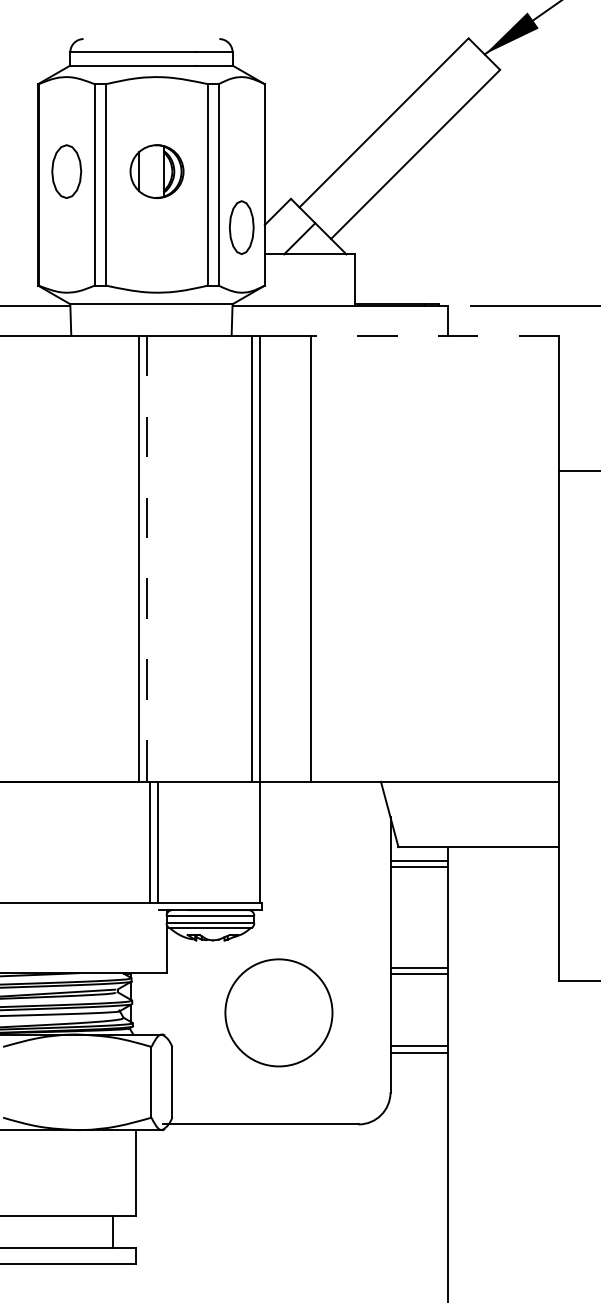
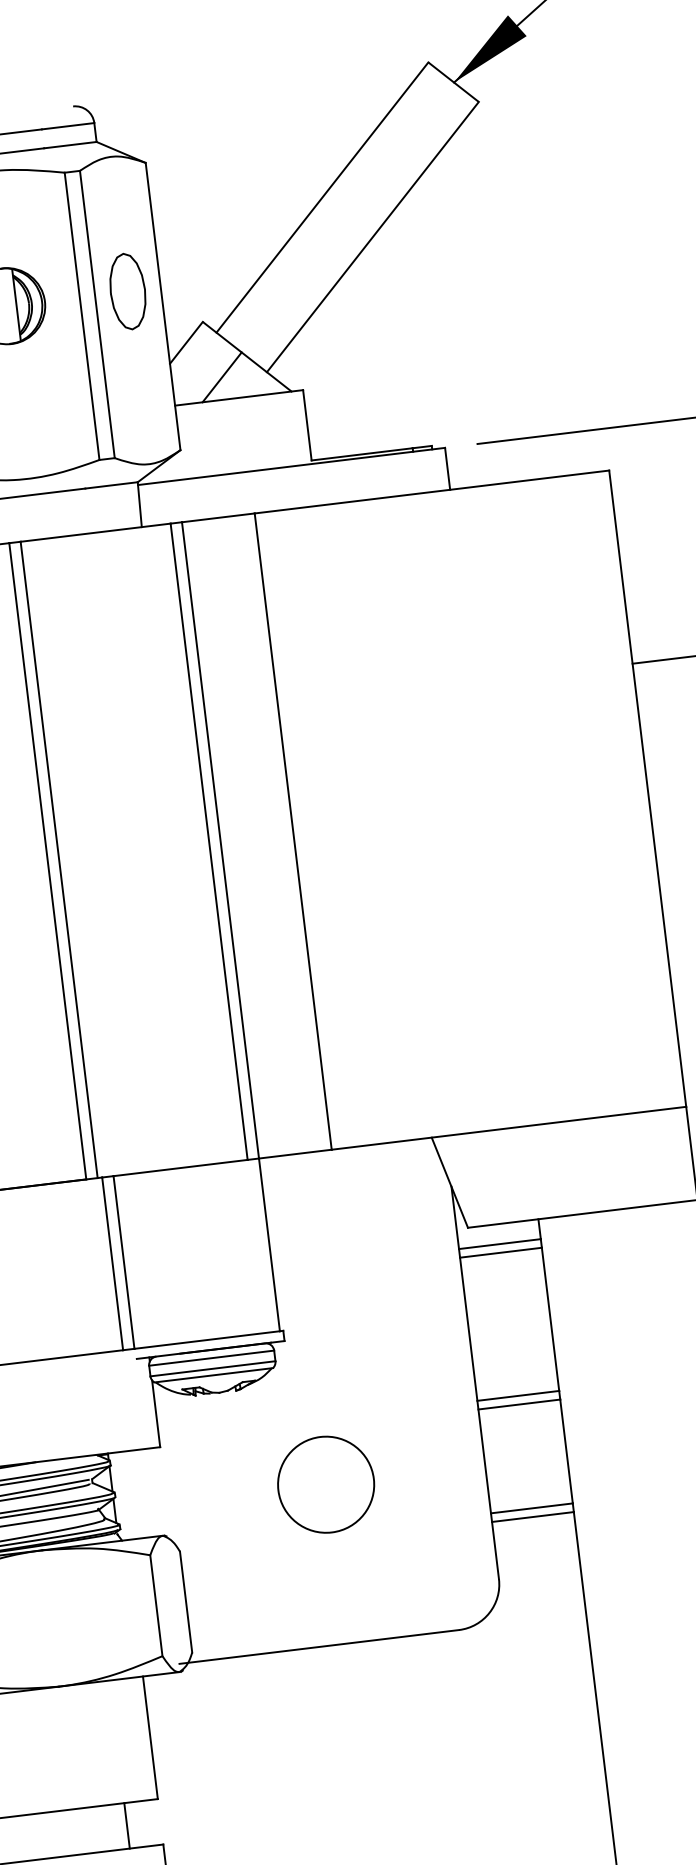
part: (241, 227) -> (127, 291), moved
line: (434, 335) -> (431, 491), dashed -> solid
line: (146, 559) -> (59, 861), dashed -> solid
circle: (278, 1012) -> (325, 1484), size x0.62

